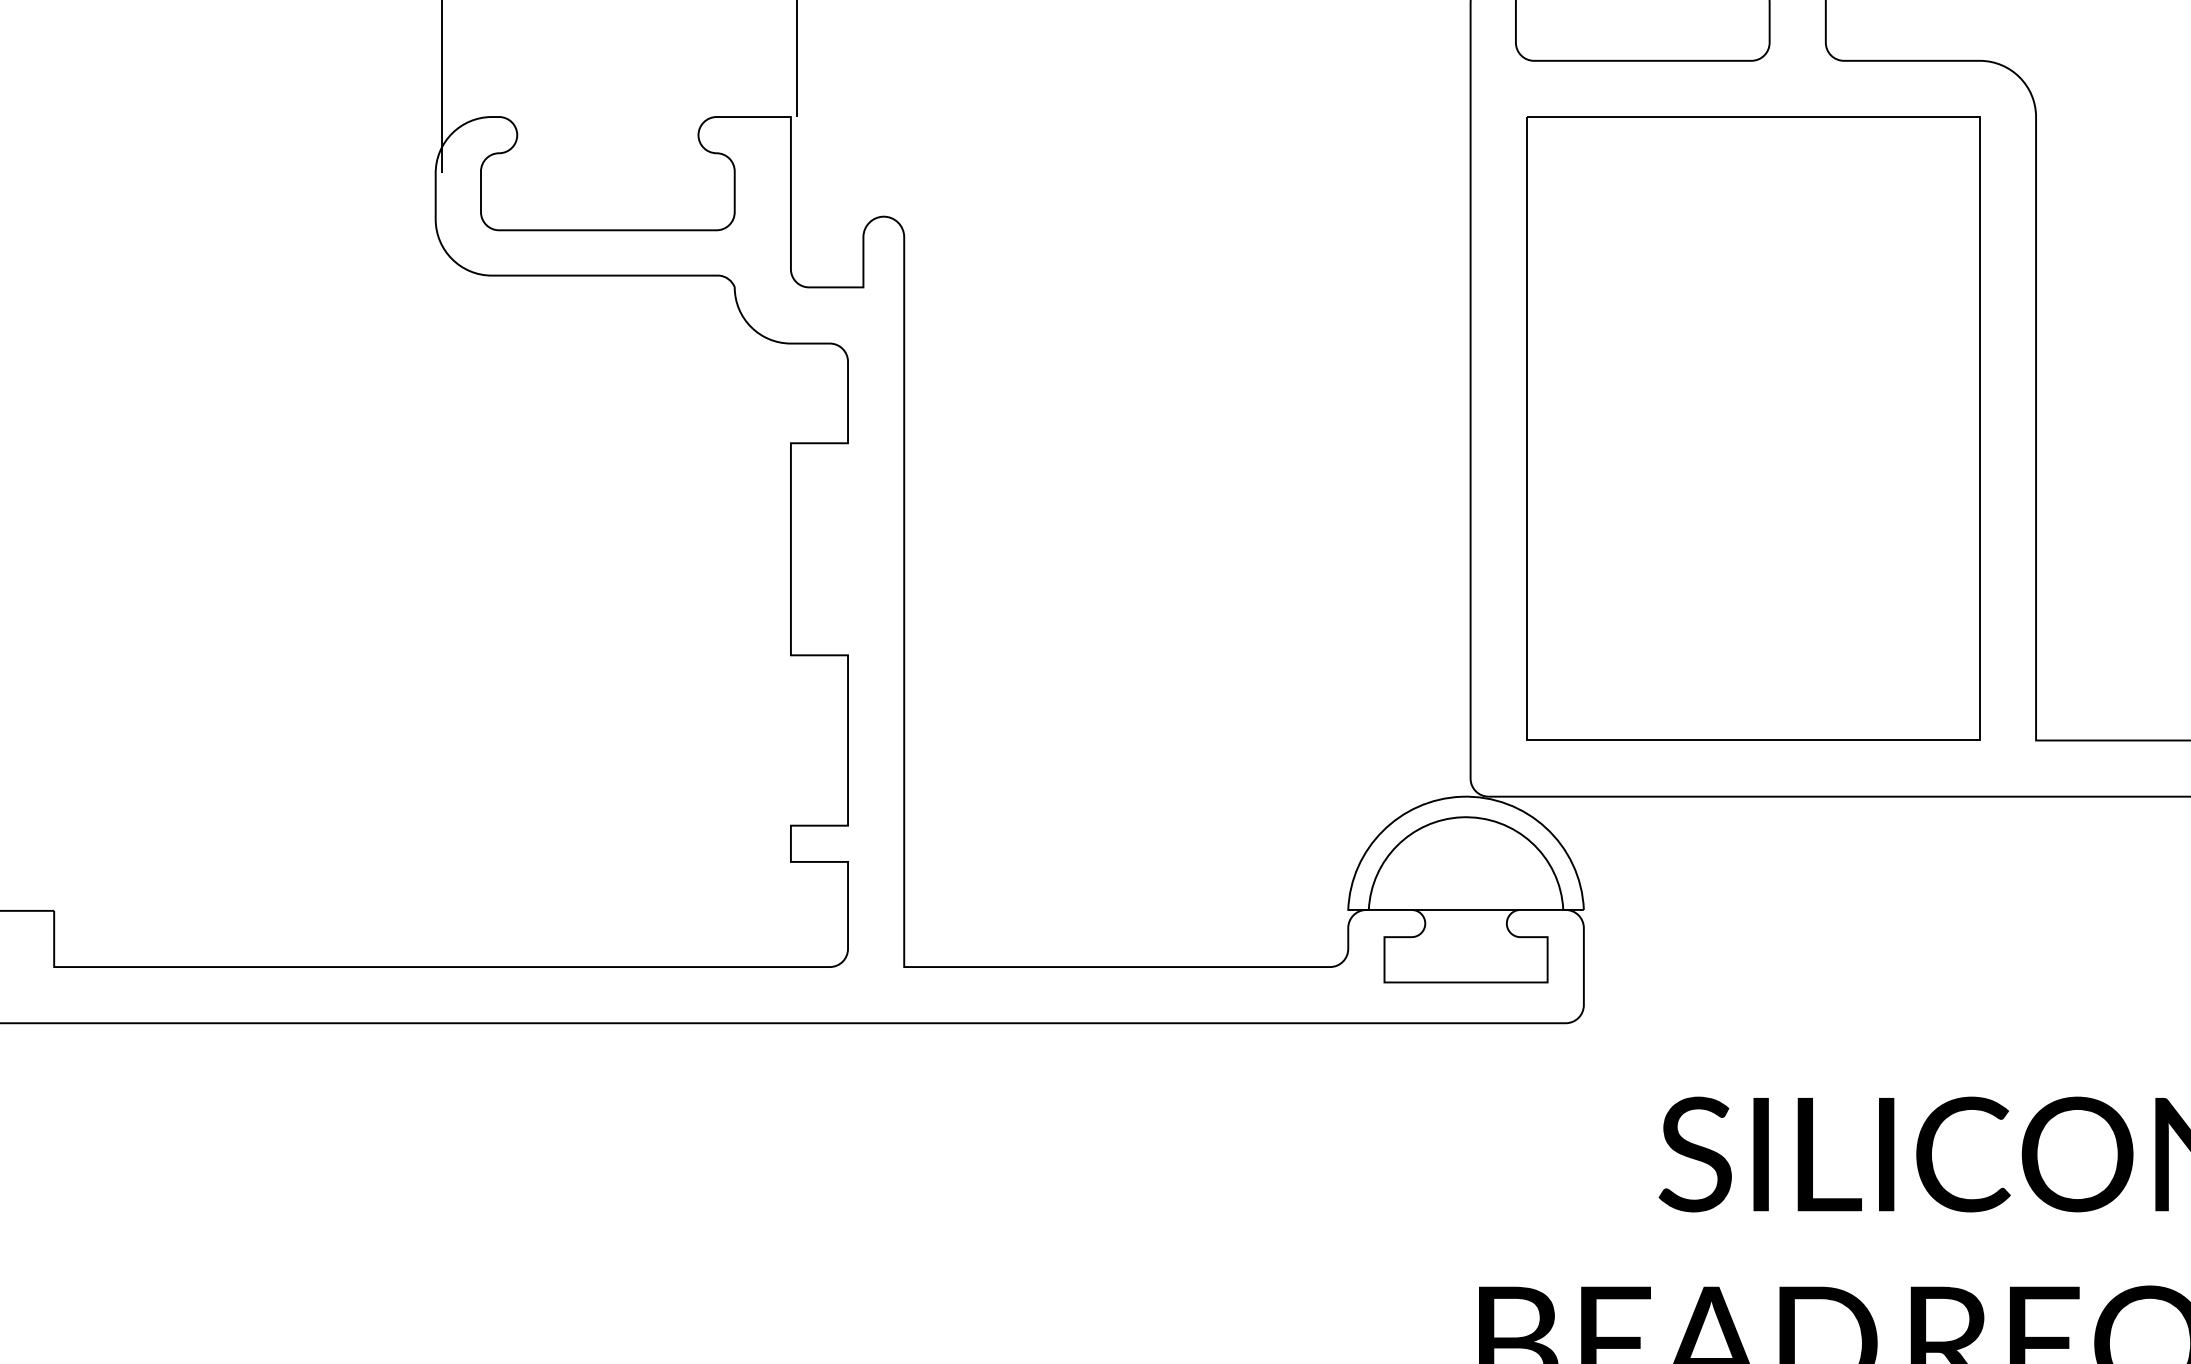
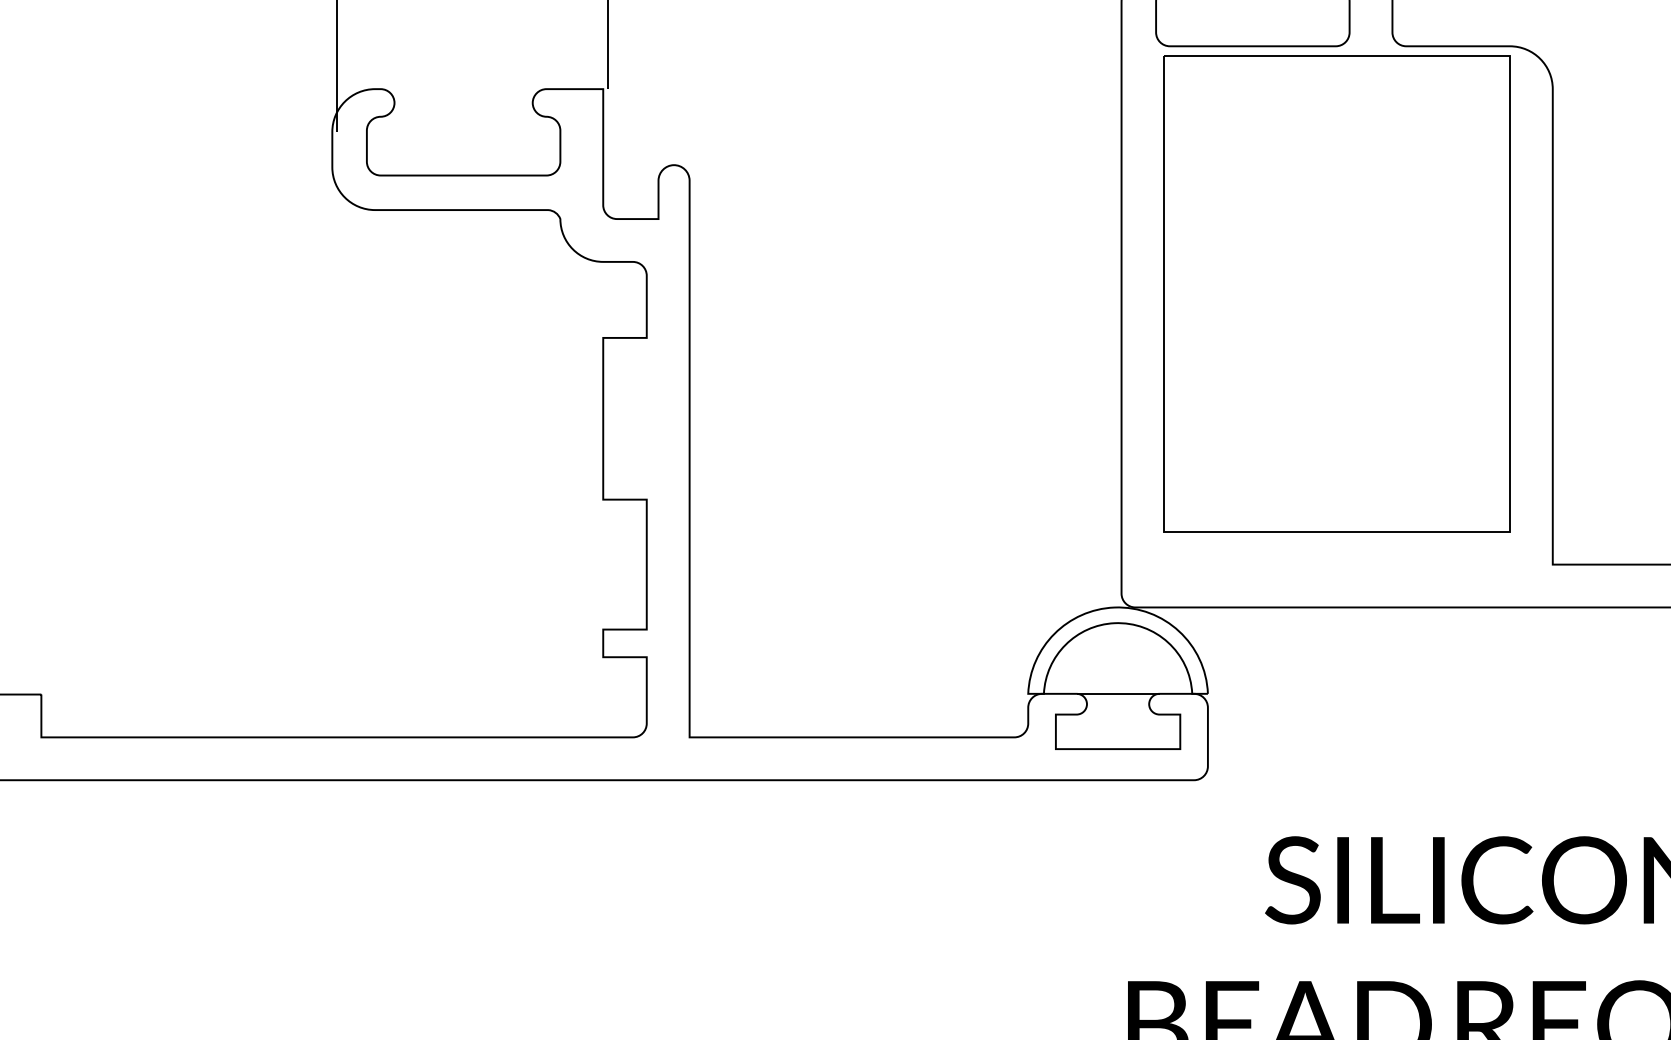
part: (1753, 428) -> (1337, 293), moved

